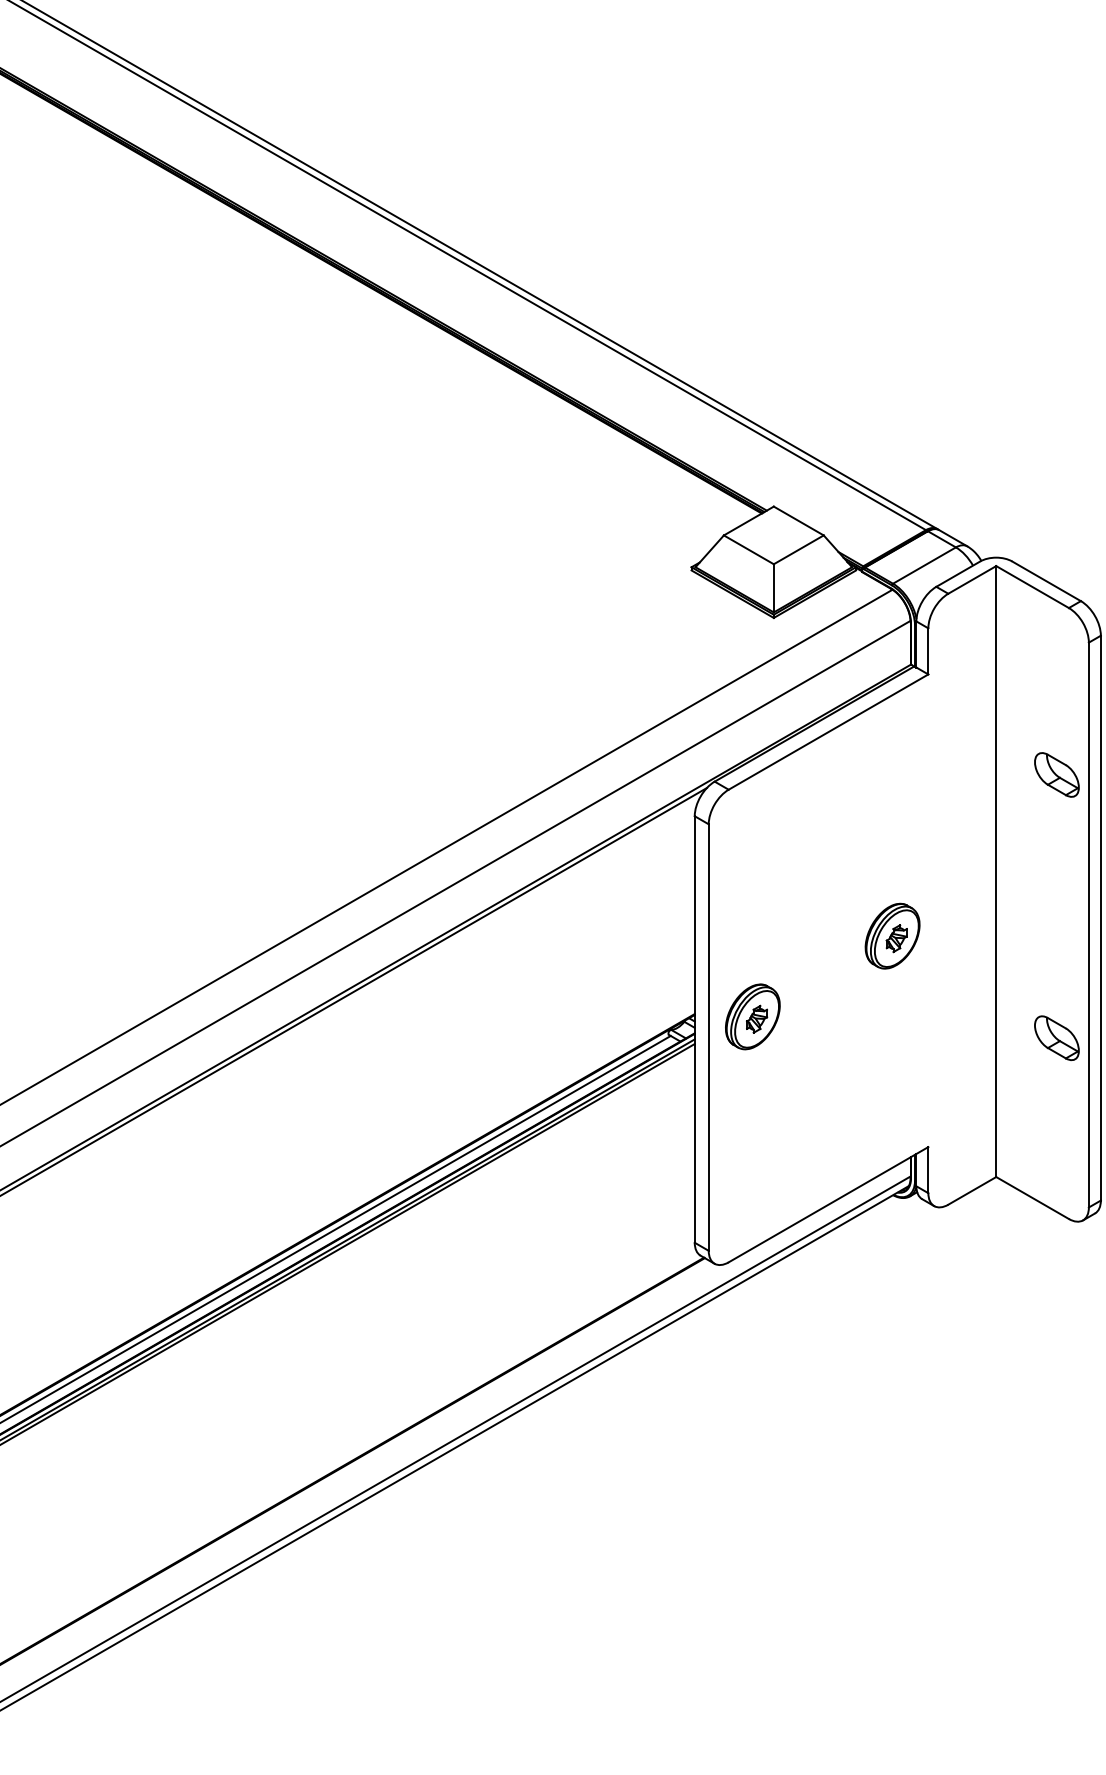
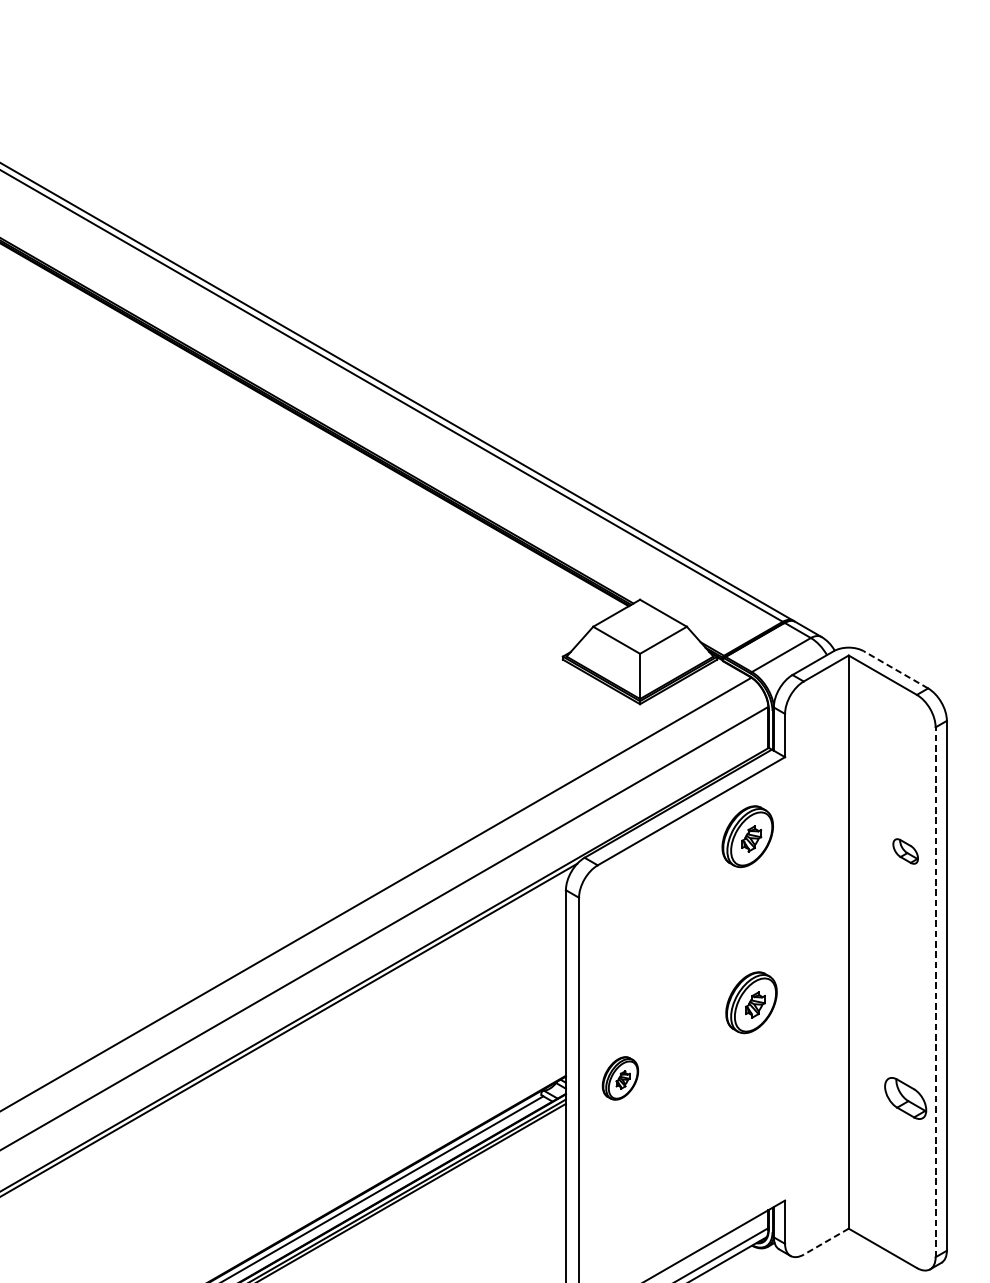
line: (1046, 581) -> (895, 669), solid -> dashed
part: (888, 758) -> (747, 836), added
part: (1056, 774) -> (905, 851), size x0.6
line: (1088, 924) -> (935, 991), solid -> dashed
part: (752, 1016) -> (620, 1078), size x0.7
line: (972, 1190) -> (826, 1241), solid -> dashed

